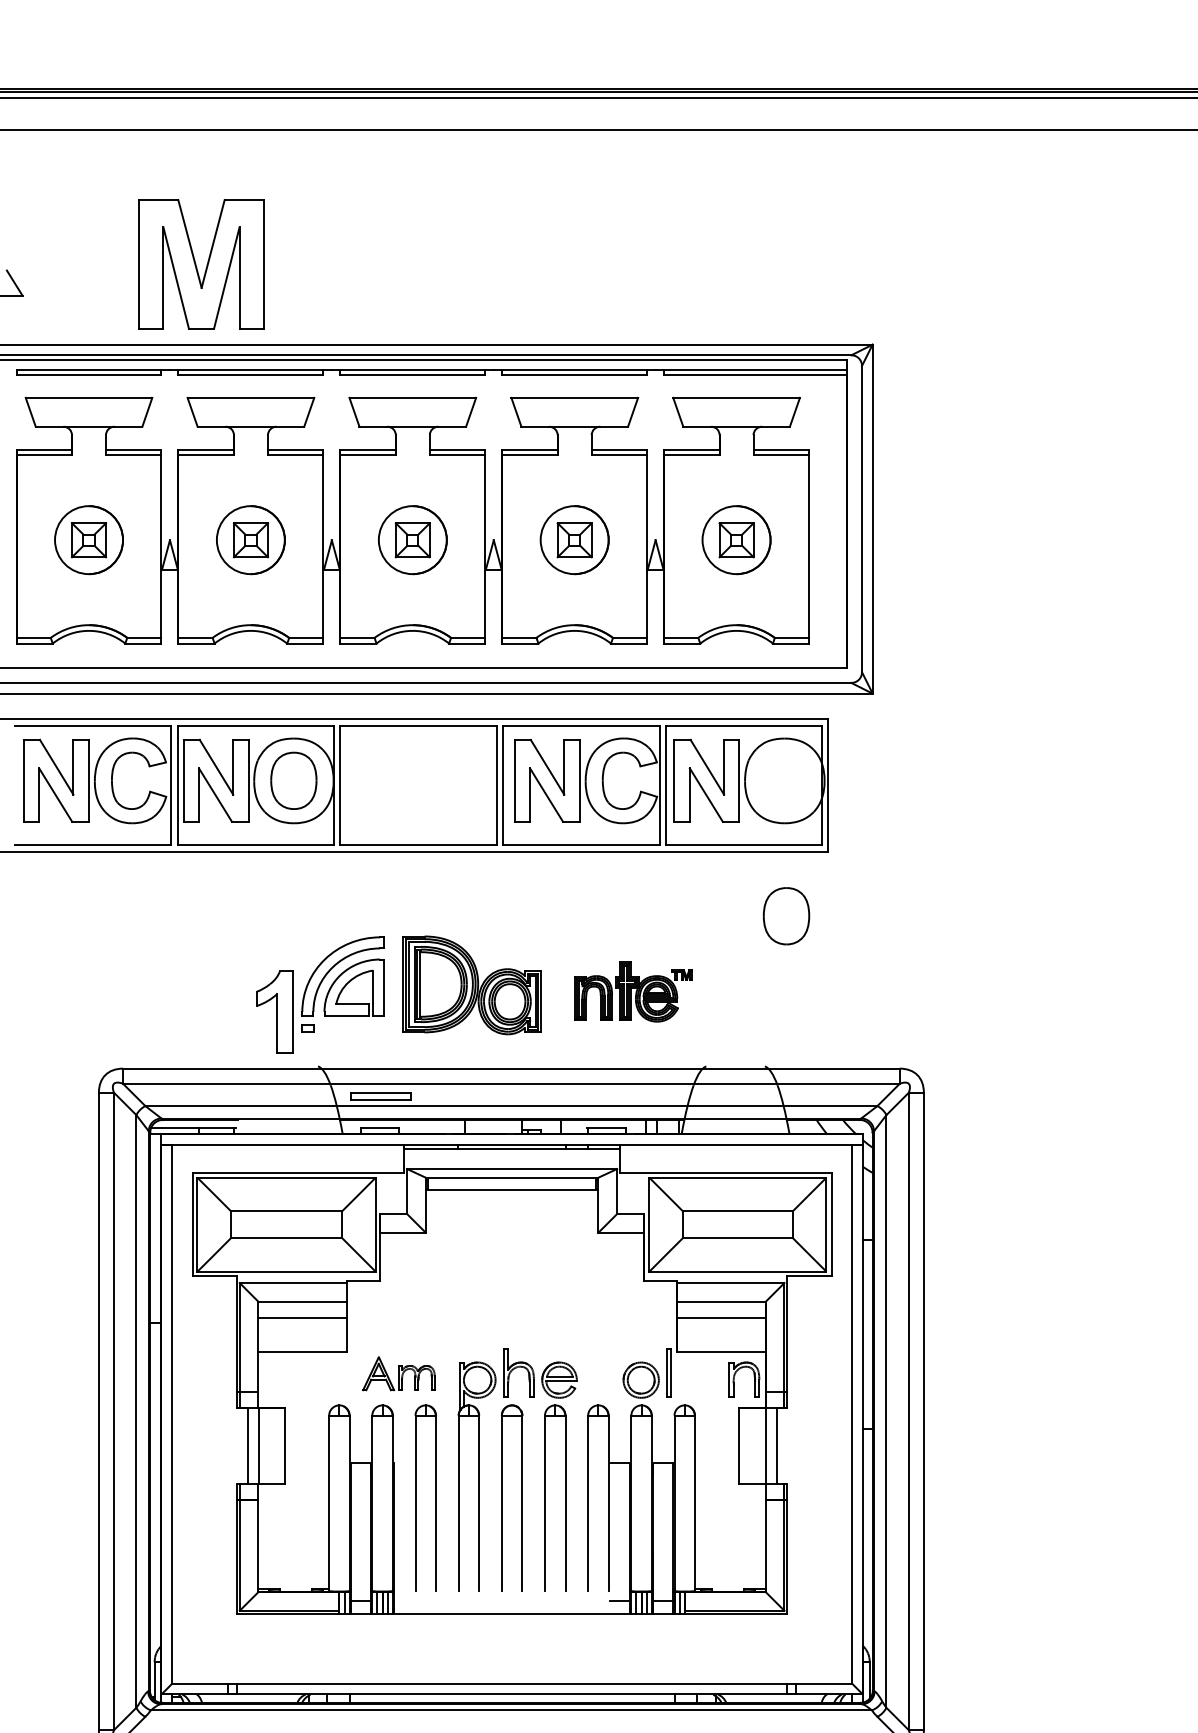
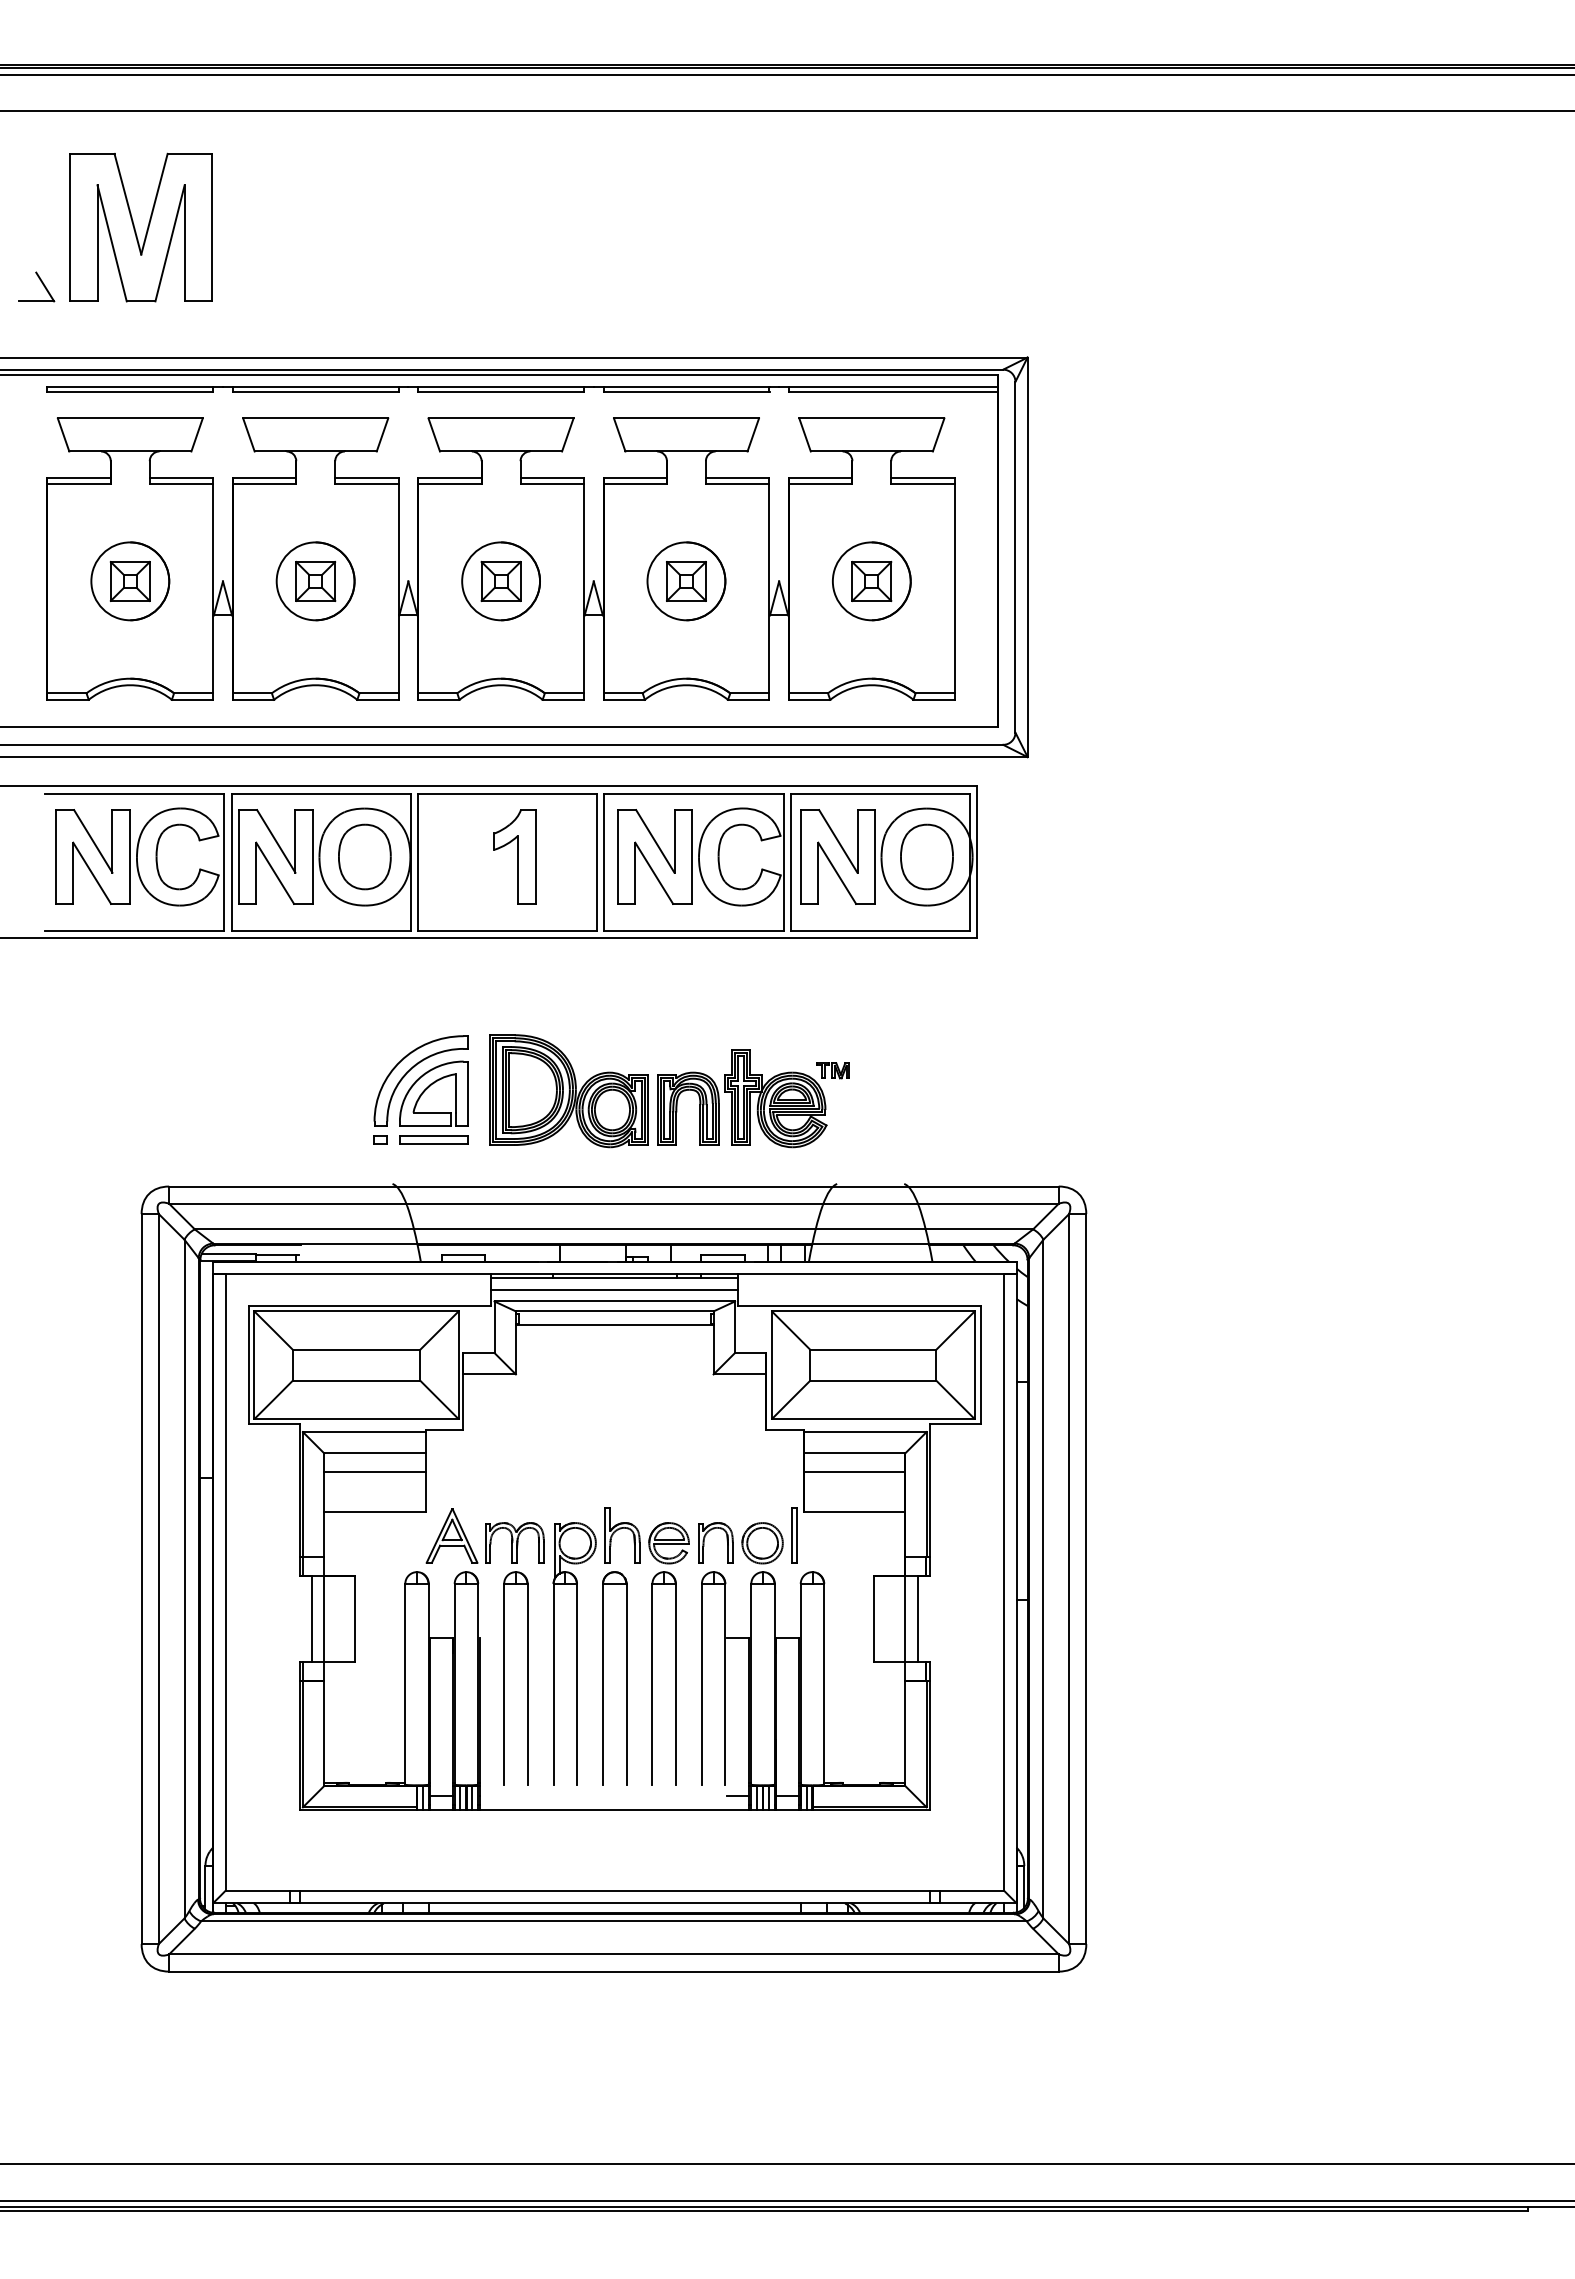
part: (200, 264) -> (140, 227), moved
part: (786, 915) -> (926, 856), moved
part: (633, 991) -> (753, 1098), size x1.43
part: (274, 1011) -> (514, 856), moved
part: (380, 1095) -> (433, 1139), moved
line: (511, 1159) -> (614, 1290), added
part: (398, 1373) -> (484, 1535), size x1.43
part: (734, 1379) -> (704, 1542), moved

